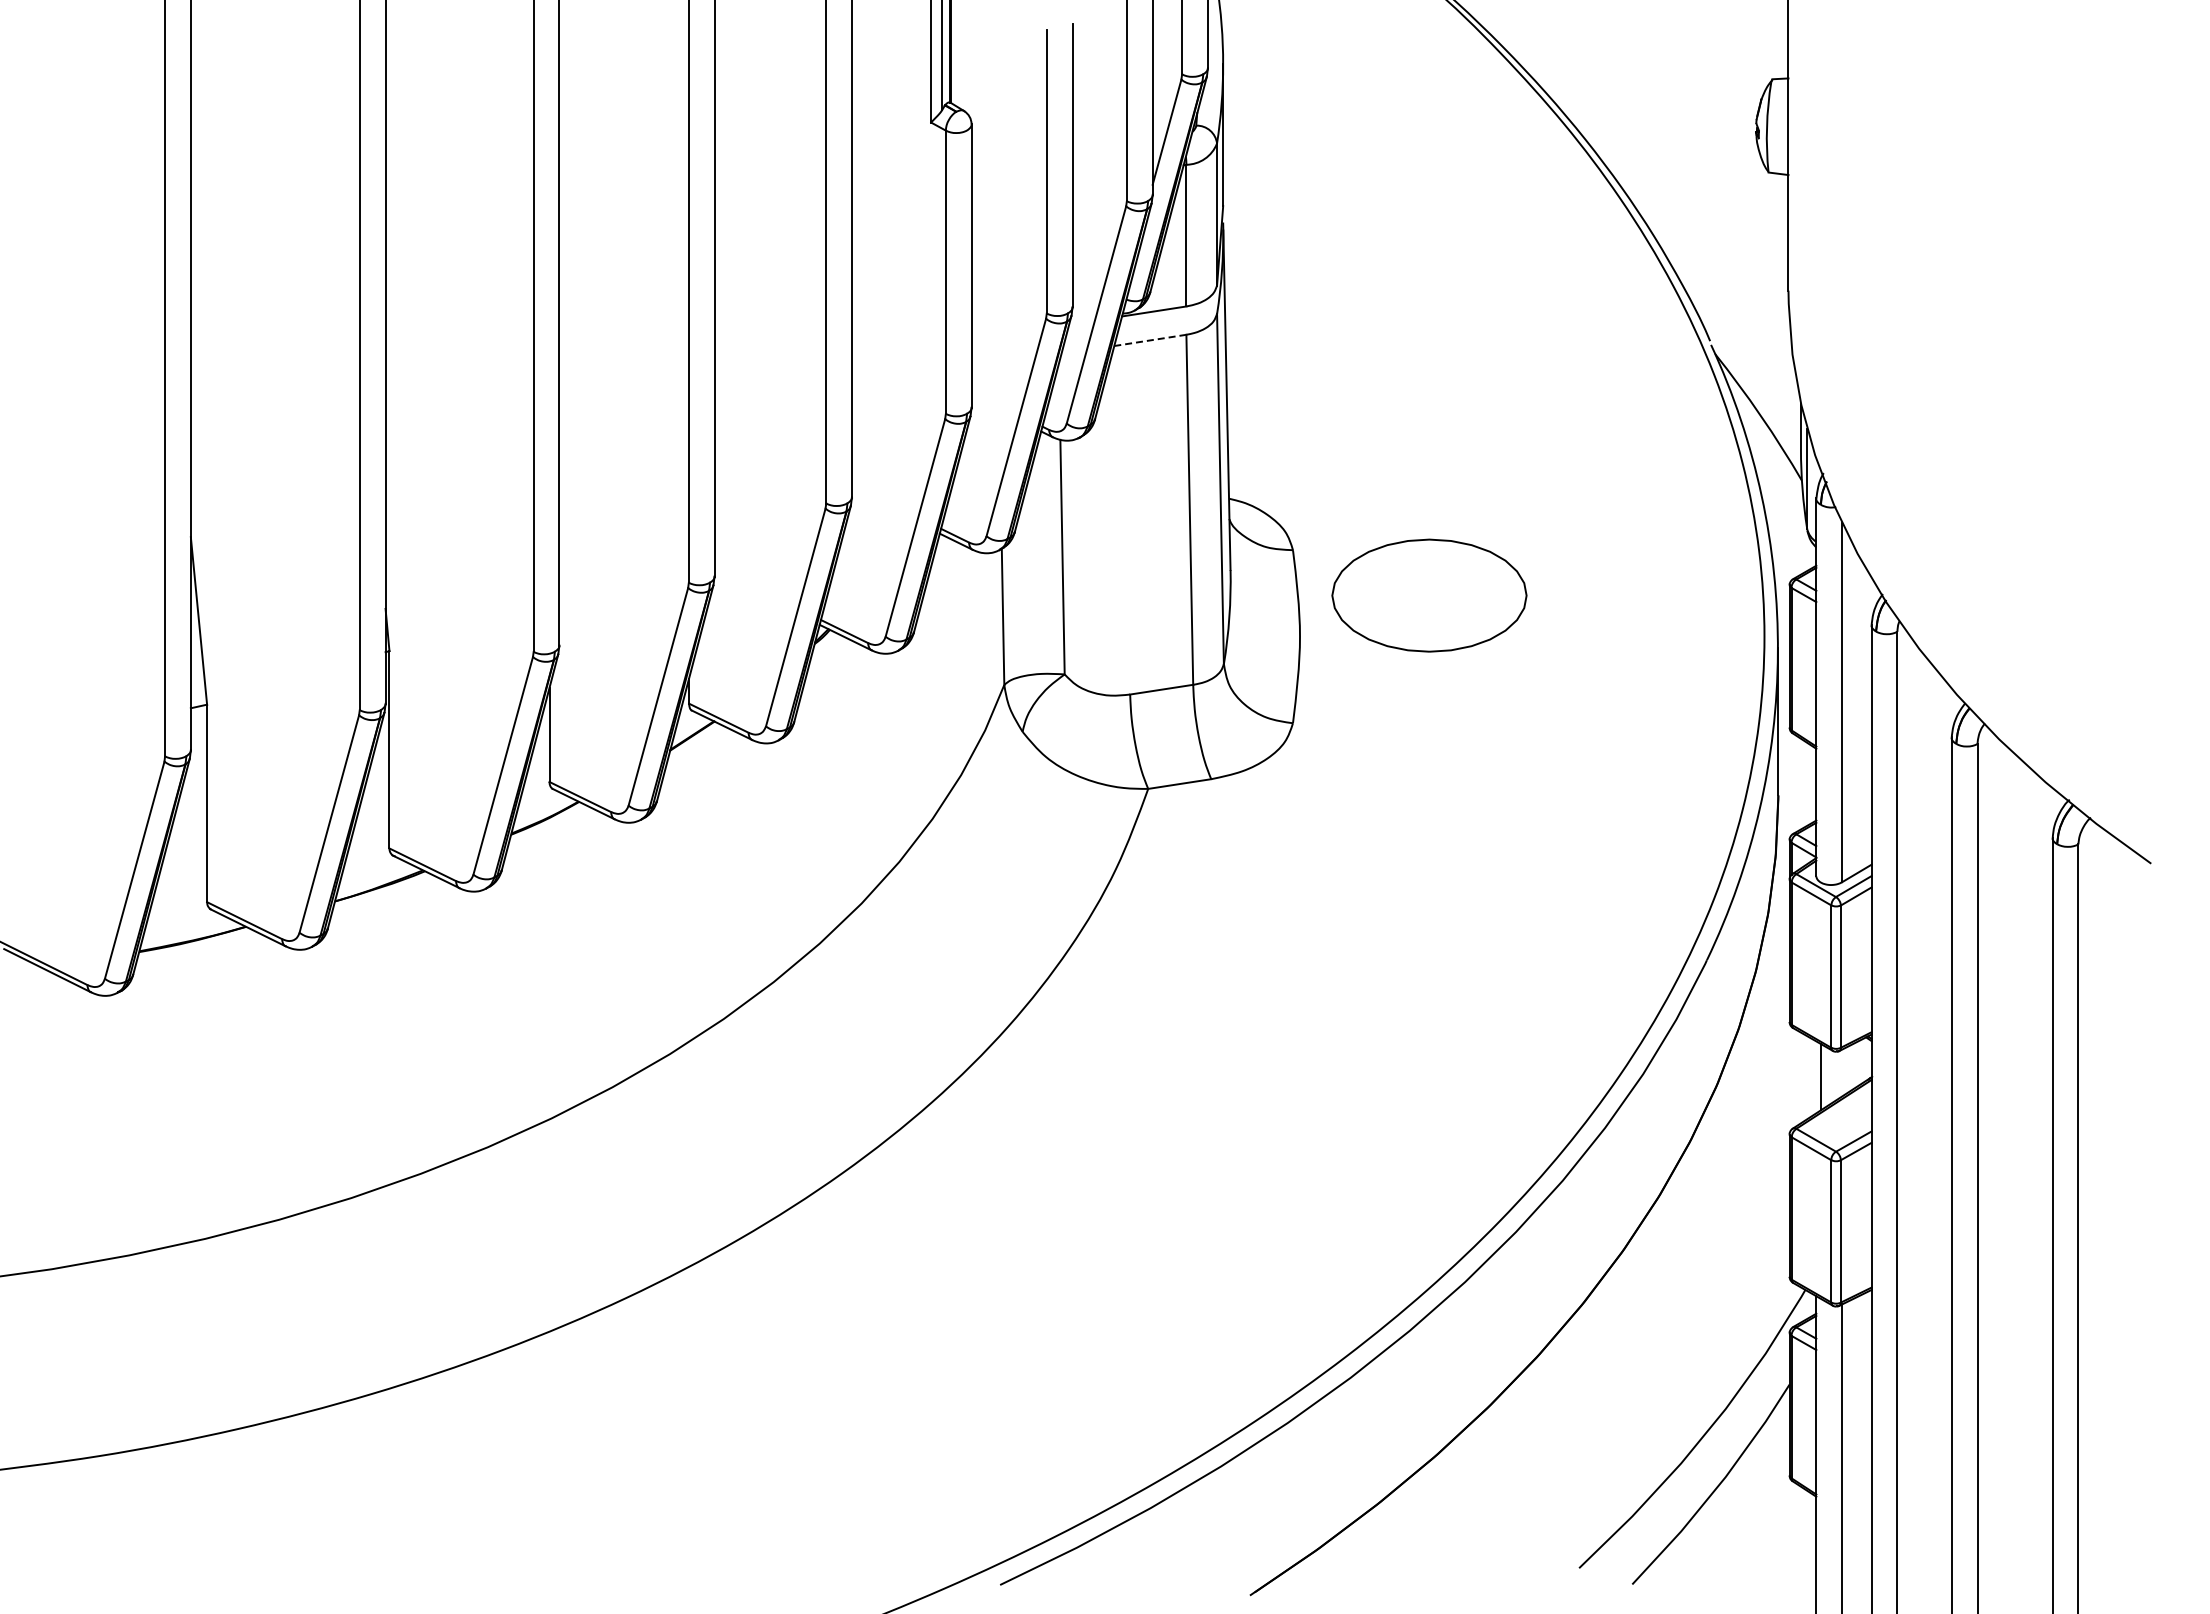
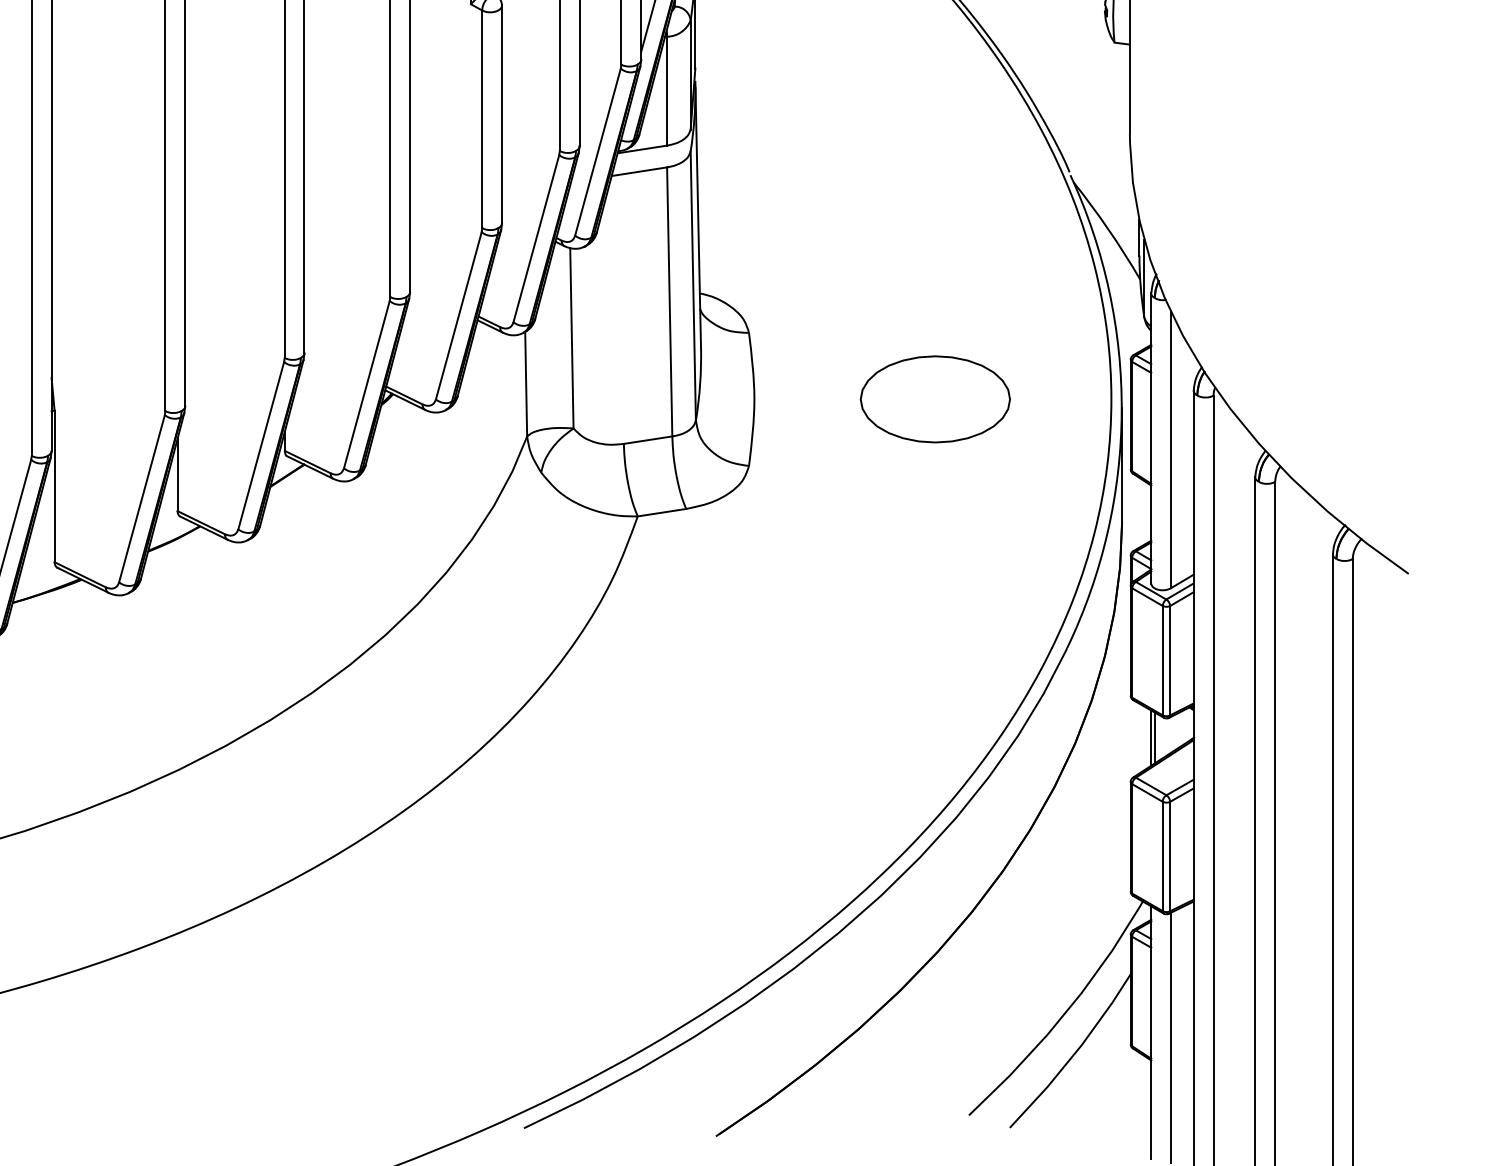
line: (1150, 340) -> (639, 171), dashed -> solid
part: (1429, 595) -> (935, 399), moved
line: (1816, 1077) -> (1151, 738), added

